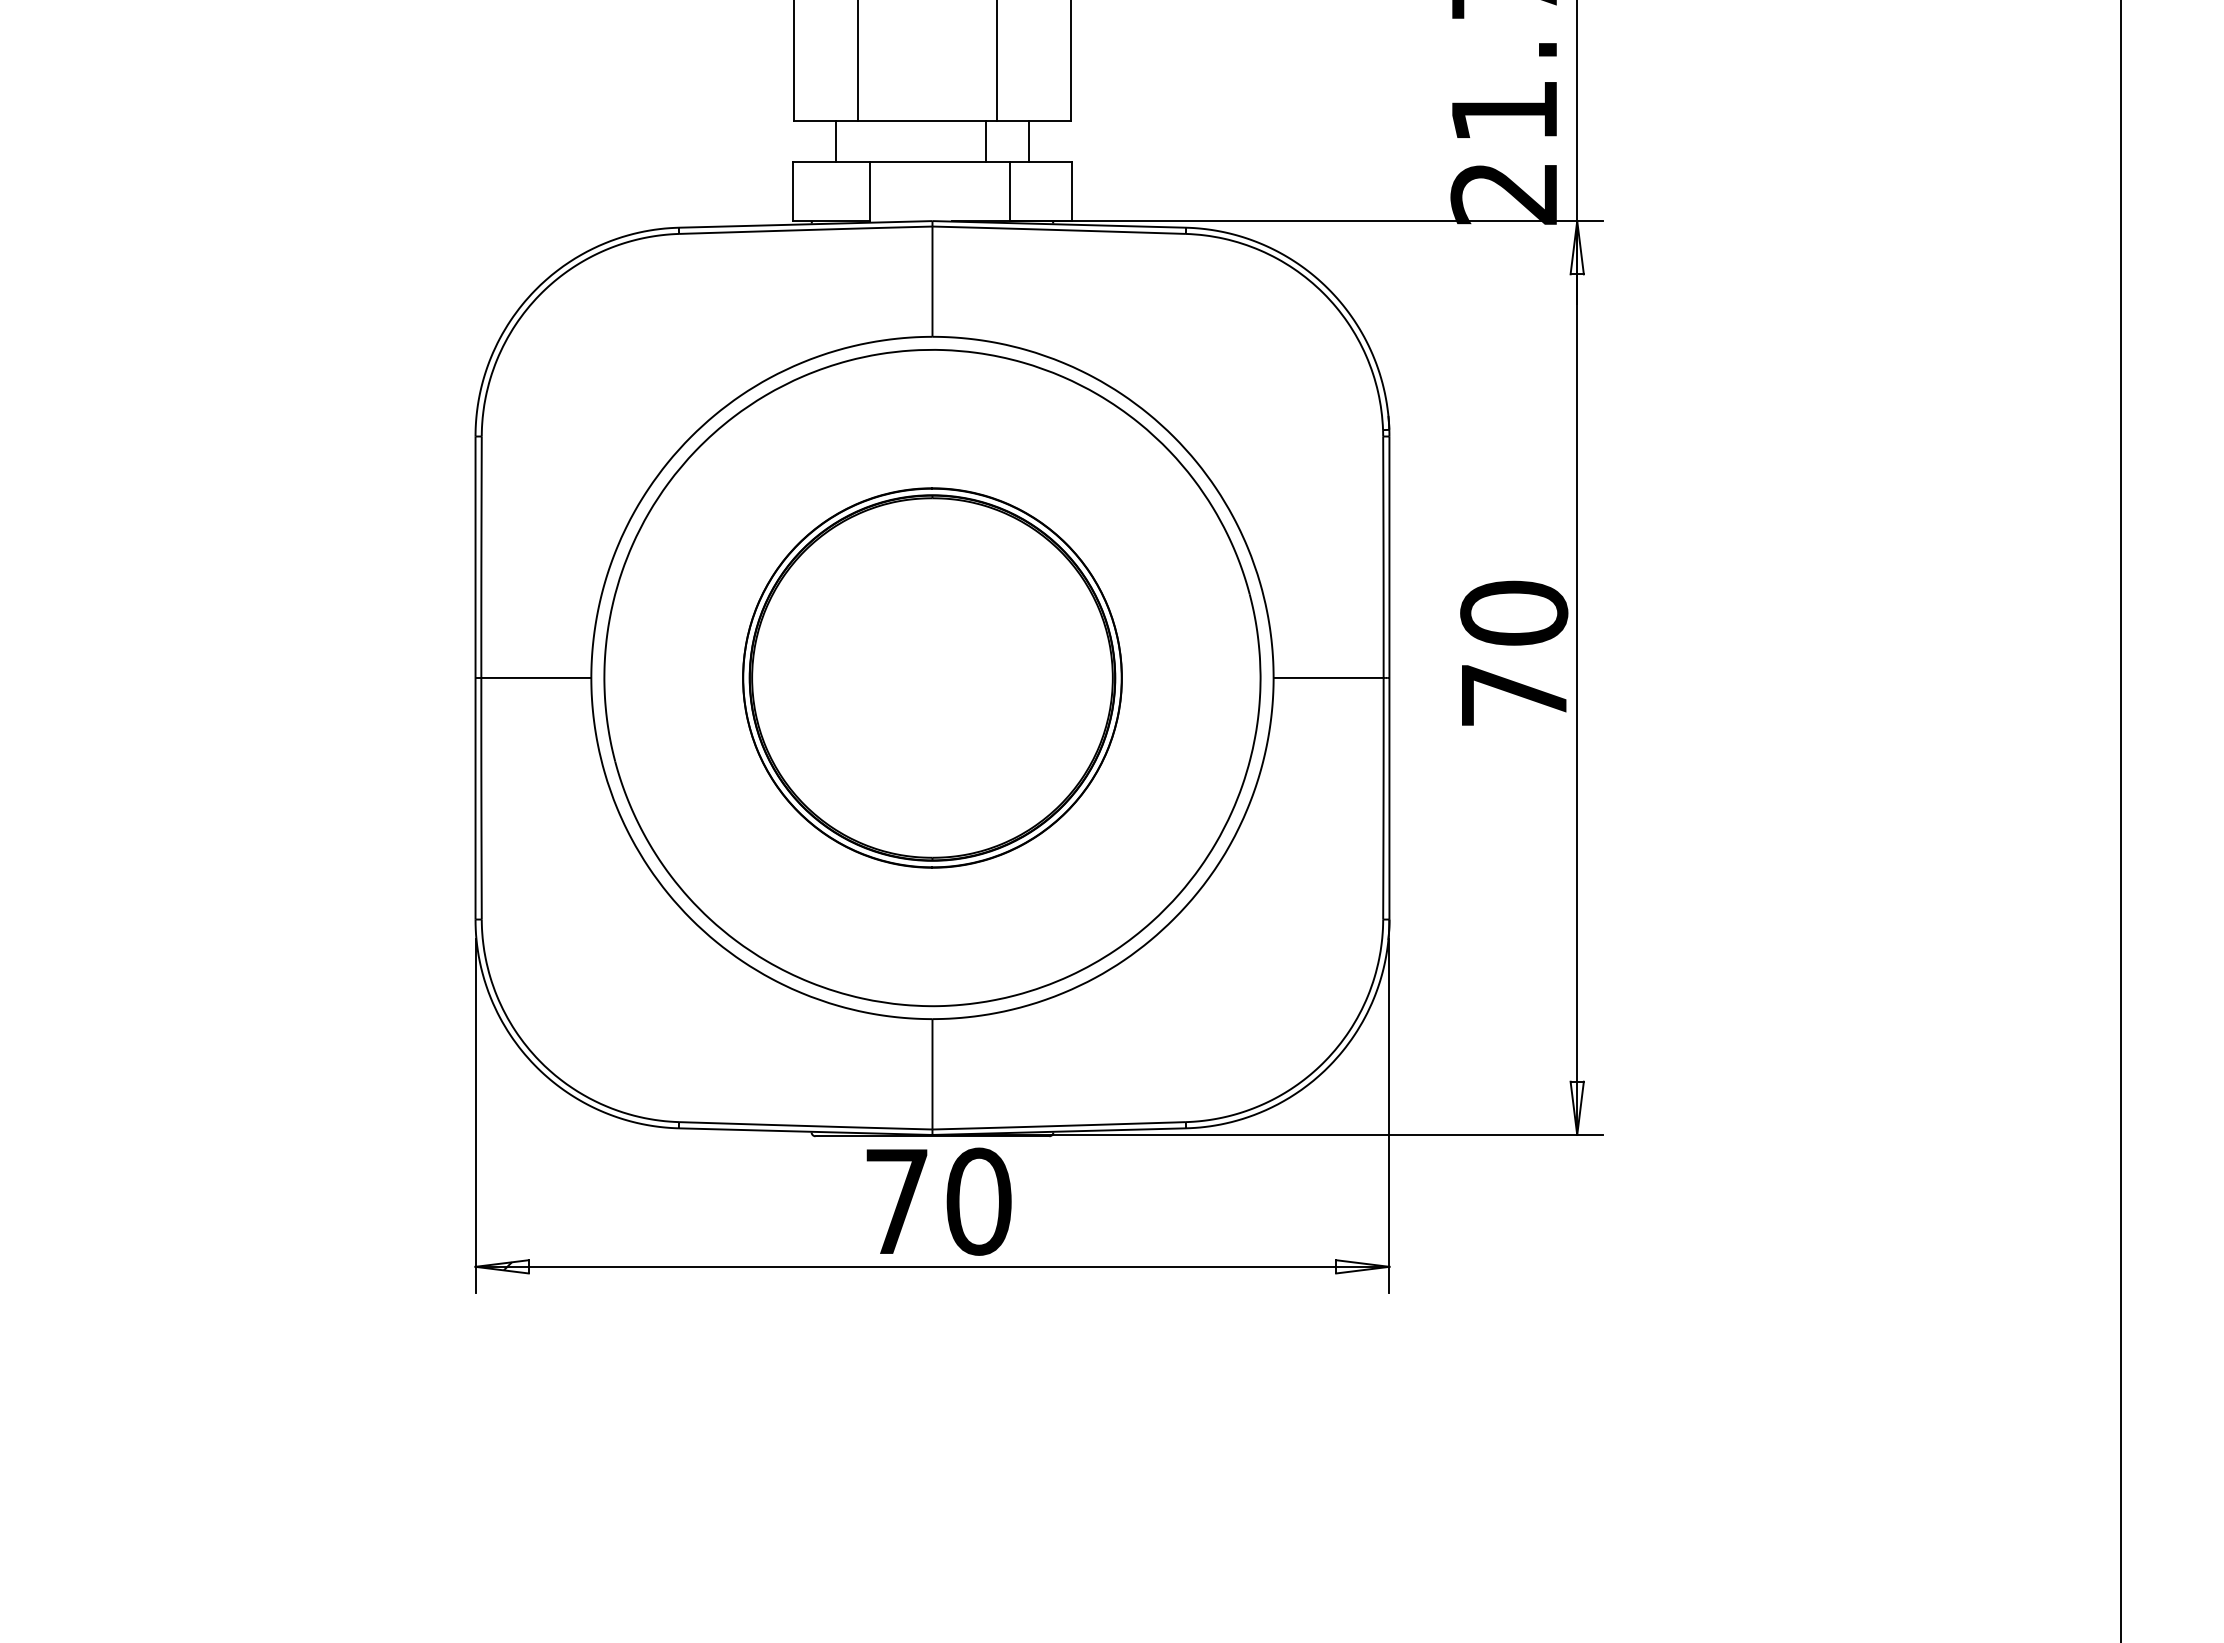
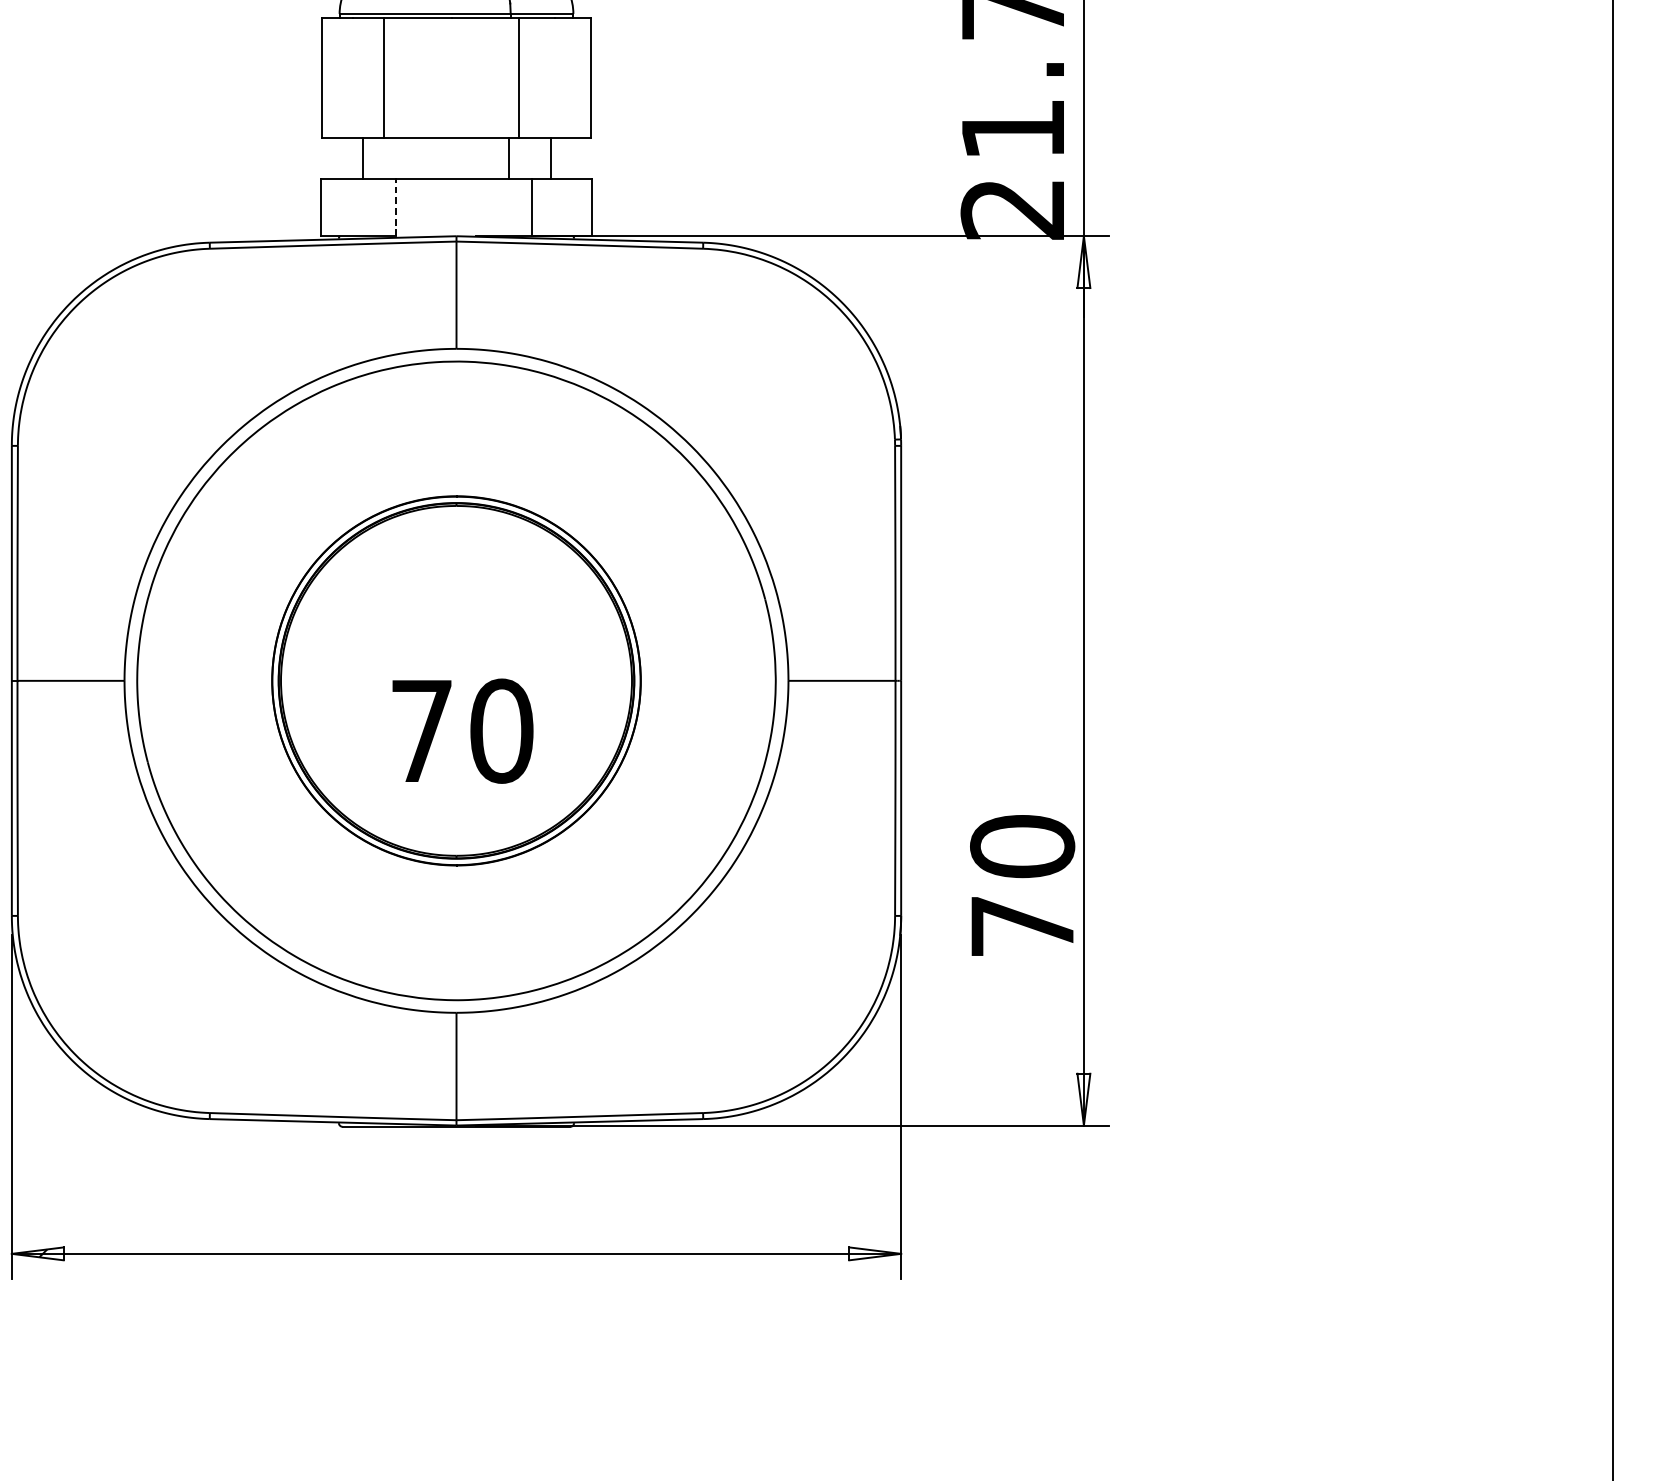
line: (870, 191) -> (396, 207), solid -> dashed
text: (1514, 652) -> (1022, 884), moved
text: (938, 1201) -> (462, 730), moved

